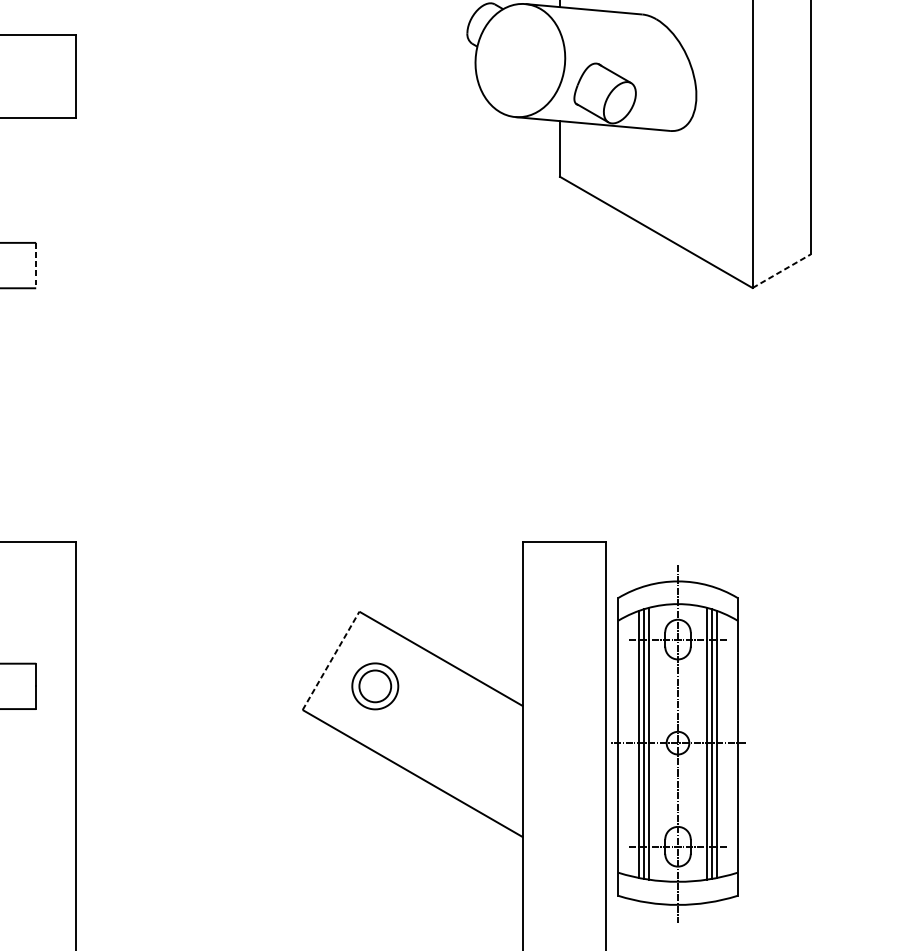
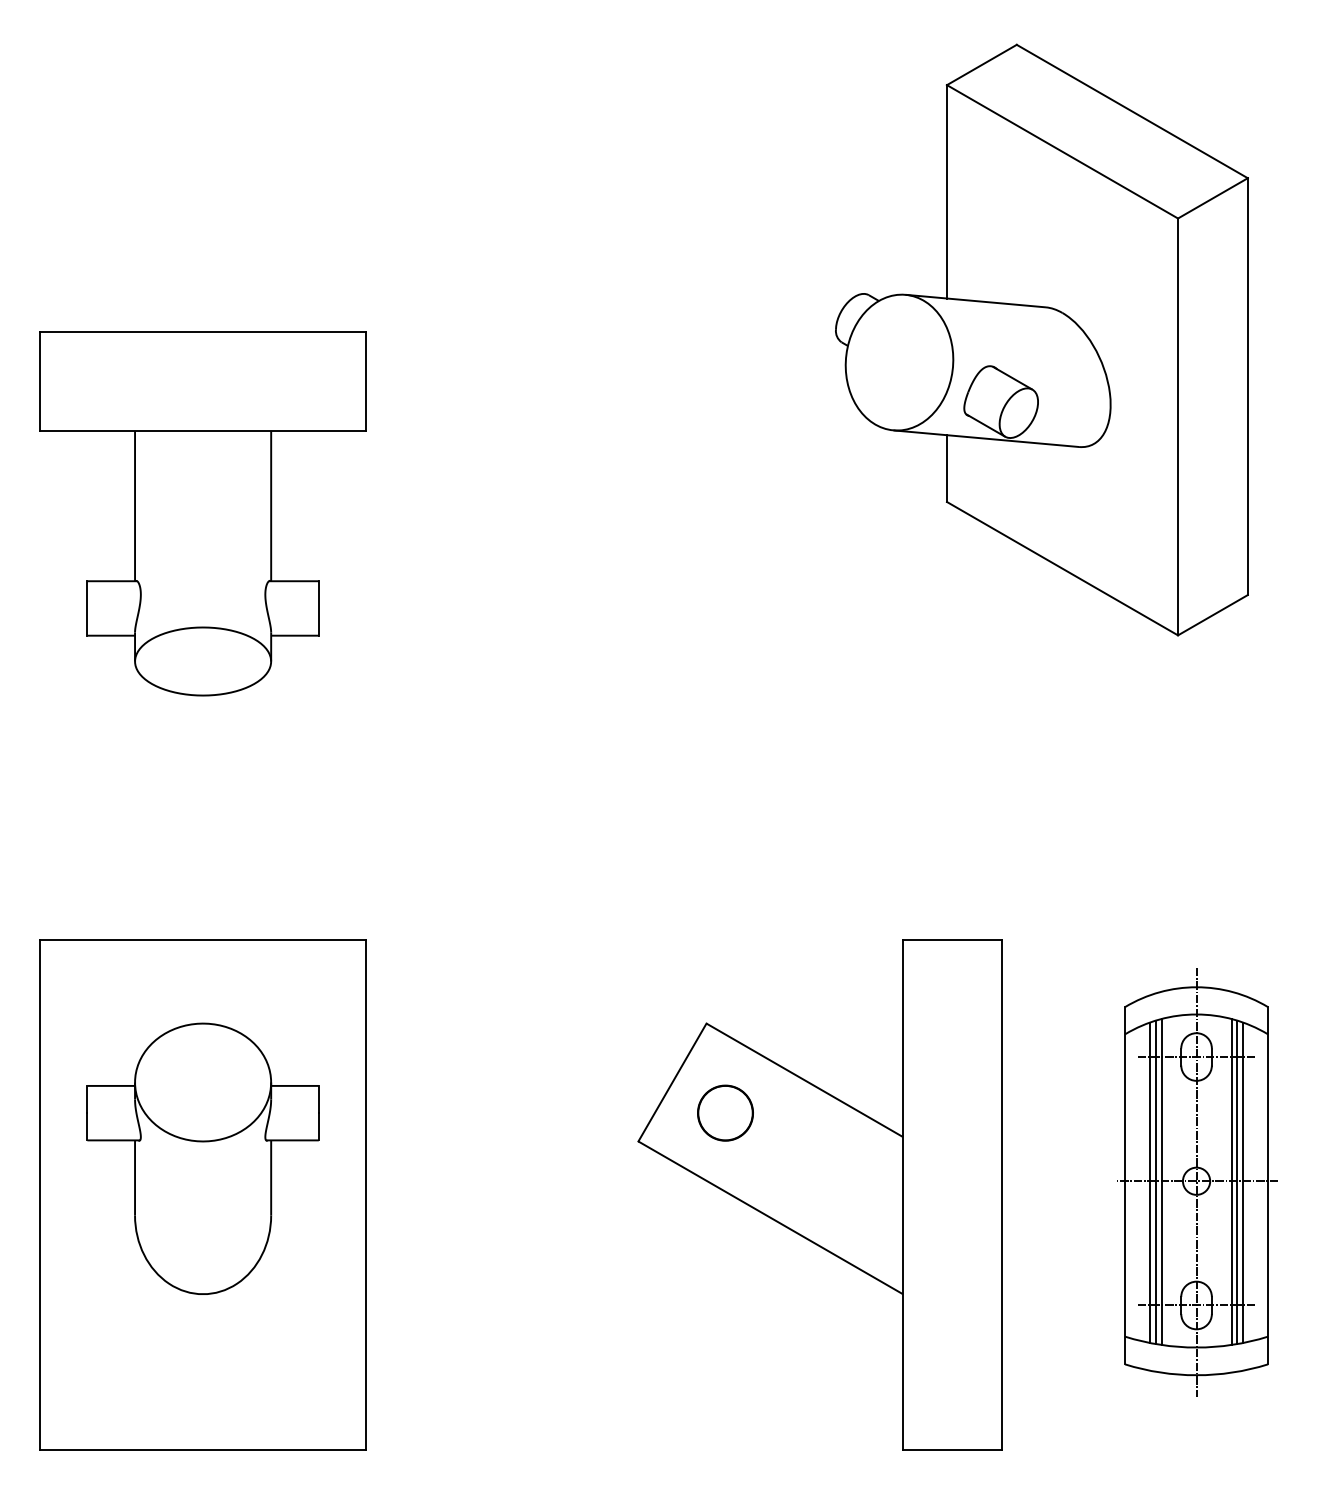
line: (35, 265) -> (318, 608), dashed -> solid
line: (782, 270) -> (1213, 614), dashed -> solid
line: (331, 660) -> (672, 1082), dashed -> solid
circle: (375, 685) -> (725, 1112), size x1.43
part: (678, 744) -> (1197, 1182), moved

